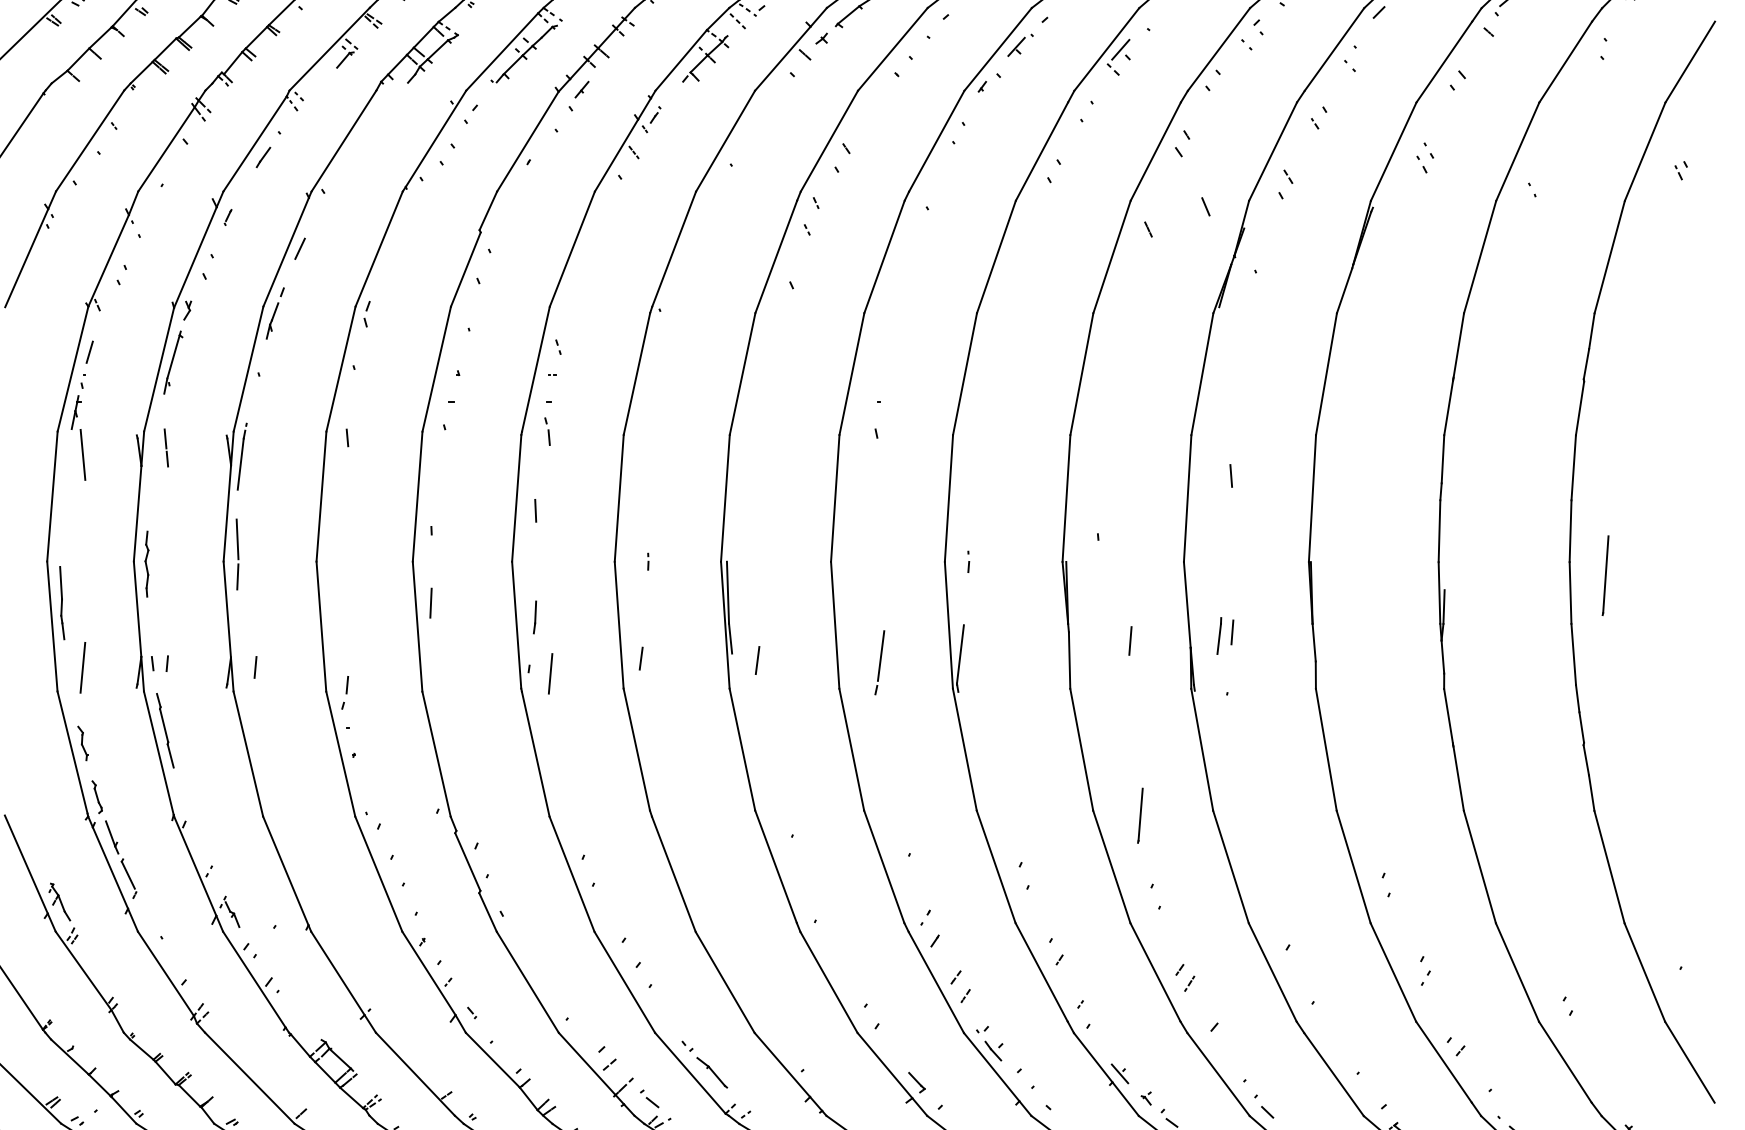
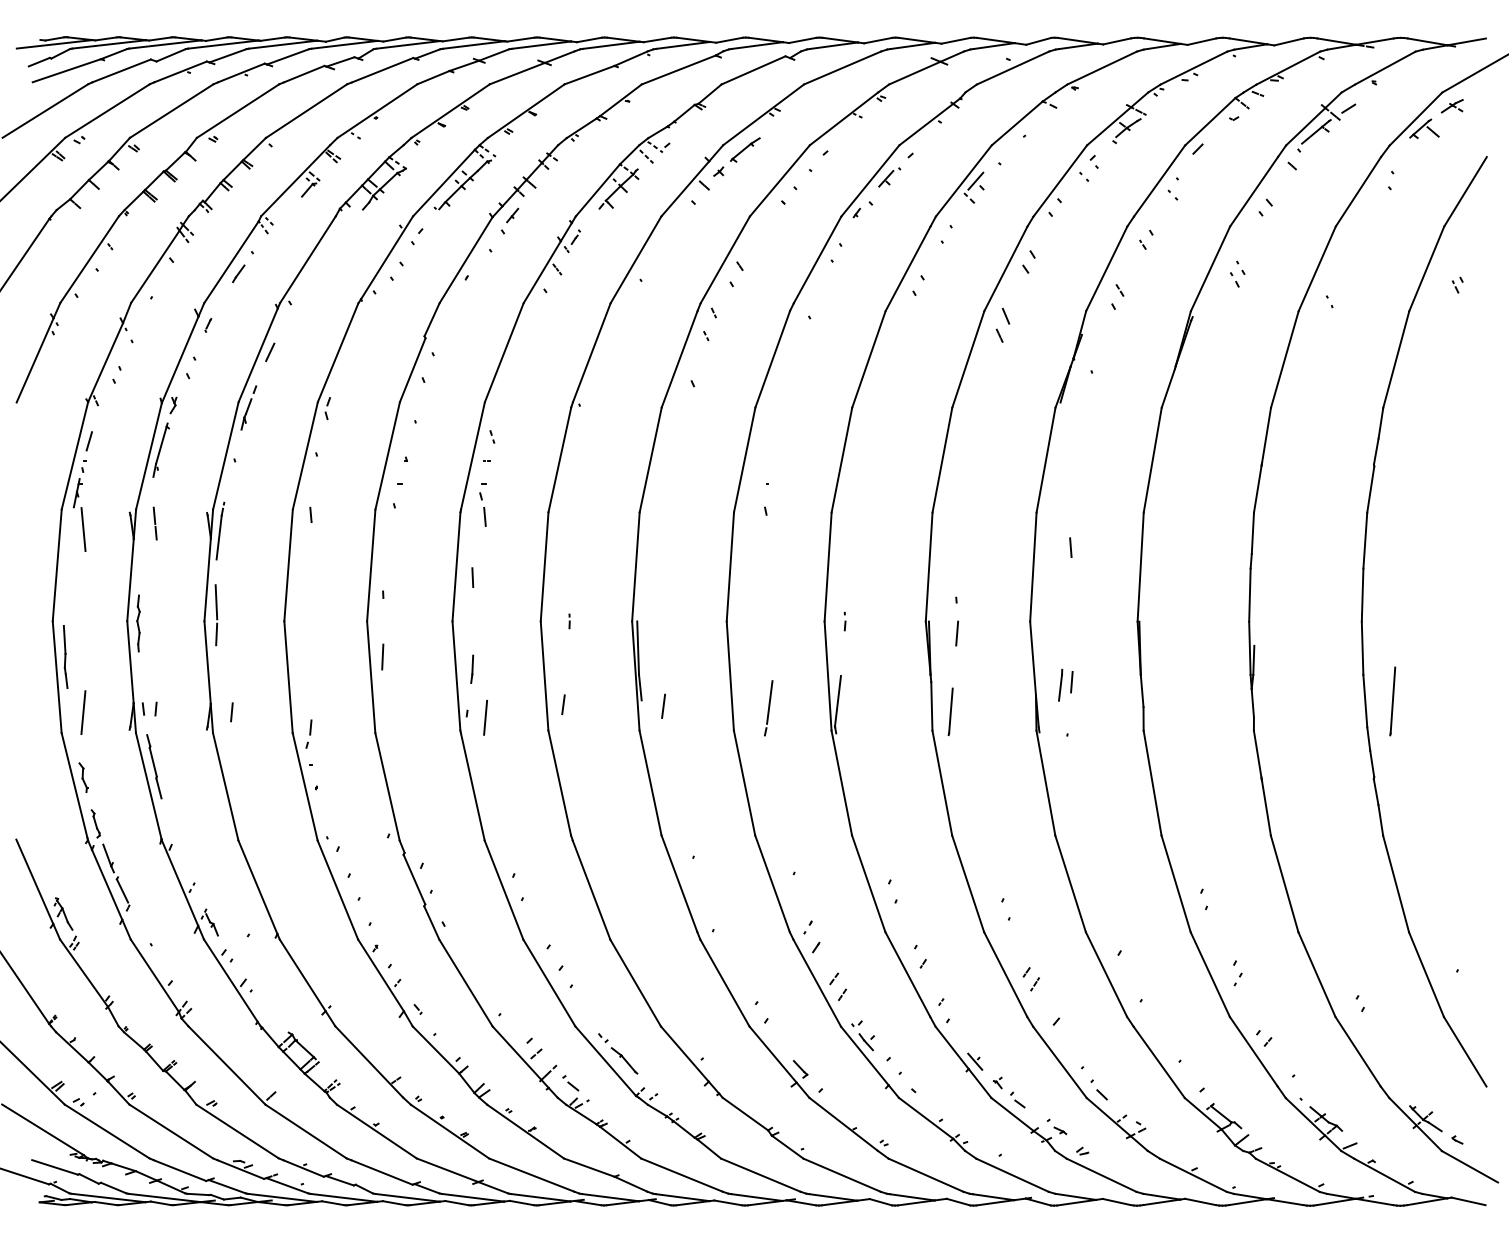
line: (1205, 205) -> (1005, 315), moved
part: (546, 431) -> (482, 509), size x1.43
line: (1605, 575) -> (1392, 701), moved
line: (1130, 640) -> (957, 633), moved
line: (1140, 815) -> (950, 711), moved

